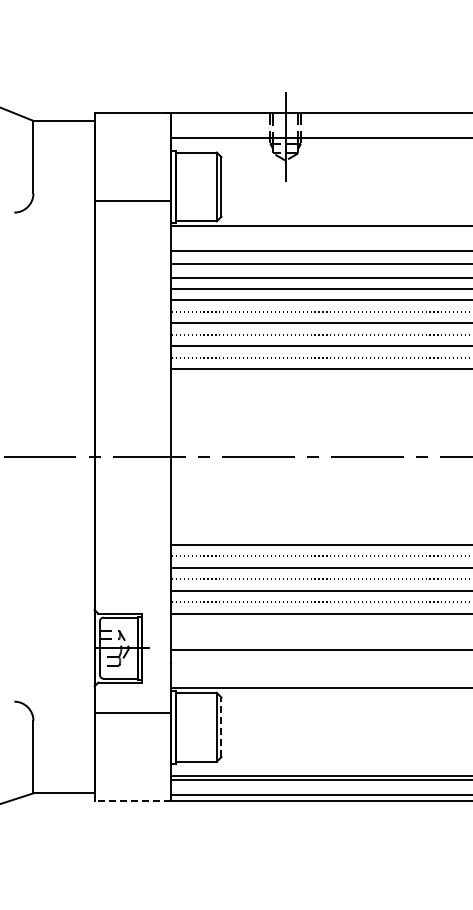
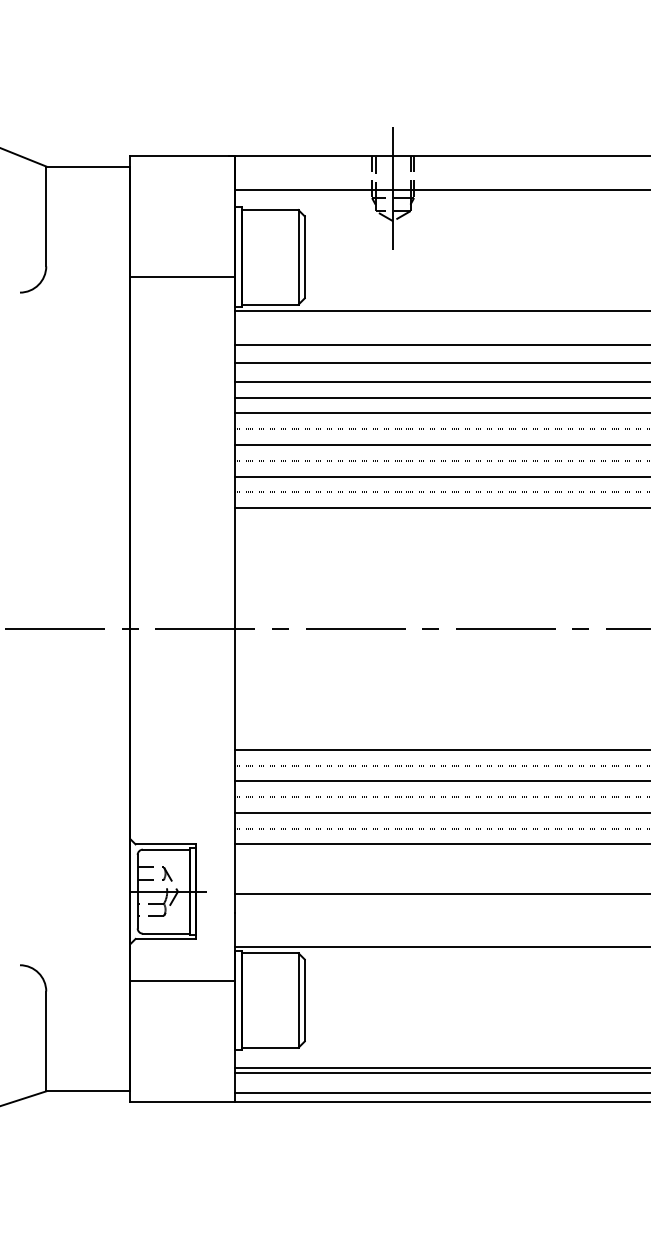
line: (221, 727) -> (304, 1000), dashed -> solid
line: (132, 801) -> (182, 1102), dashed -> solid

